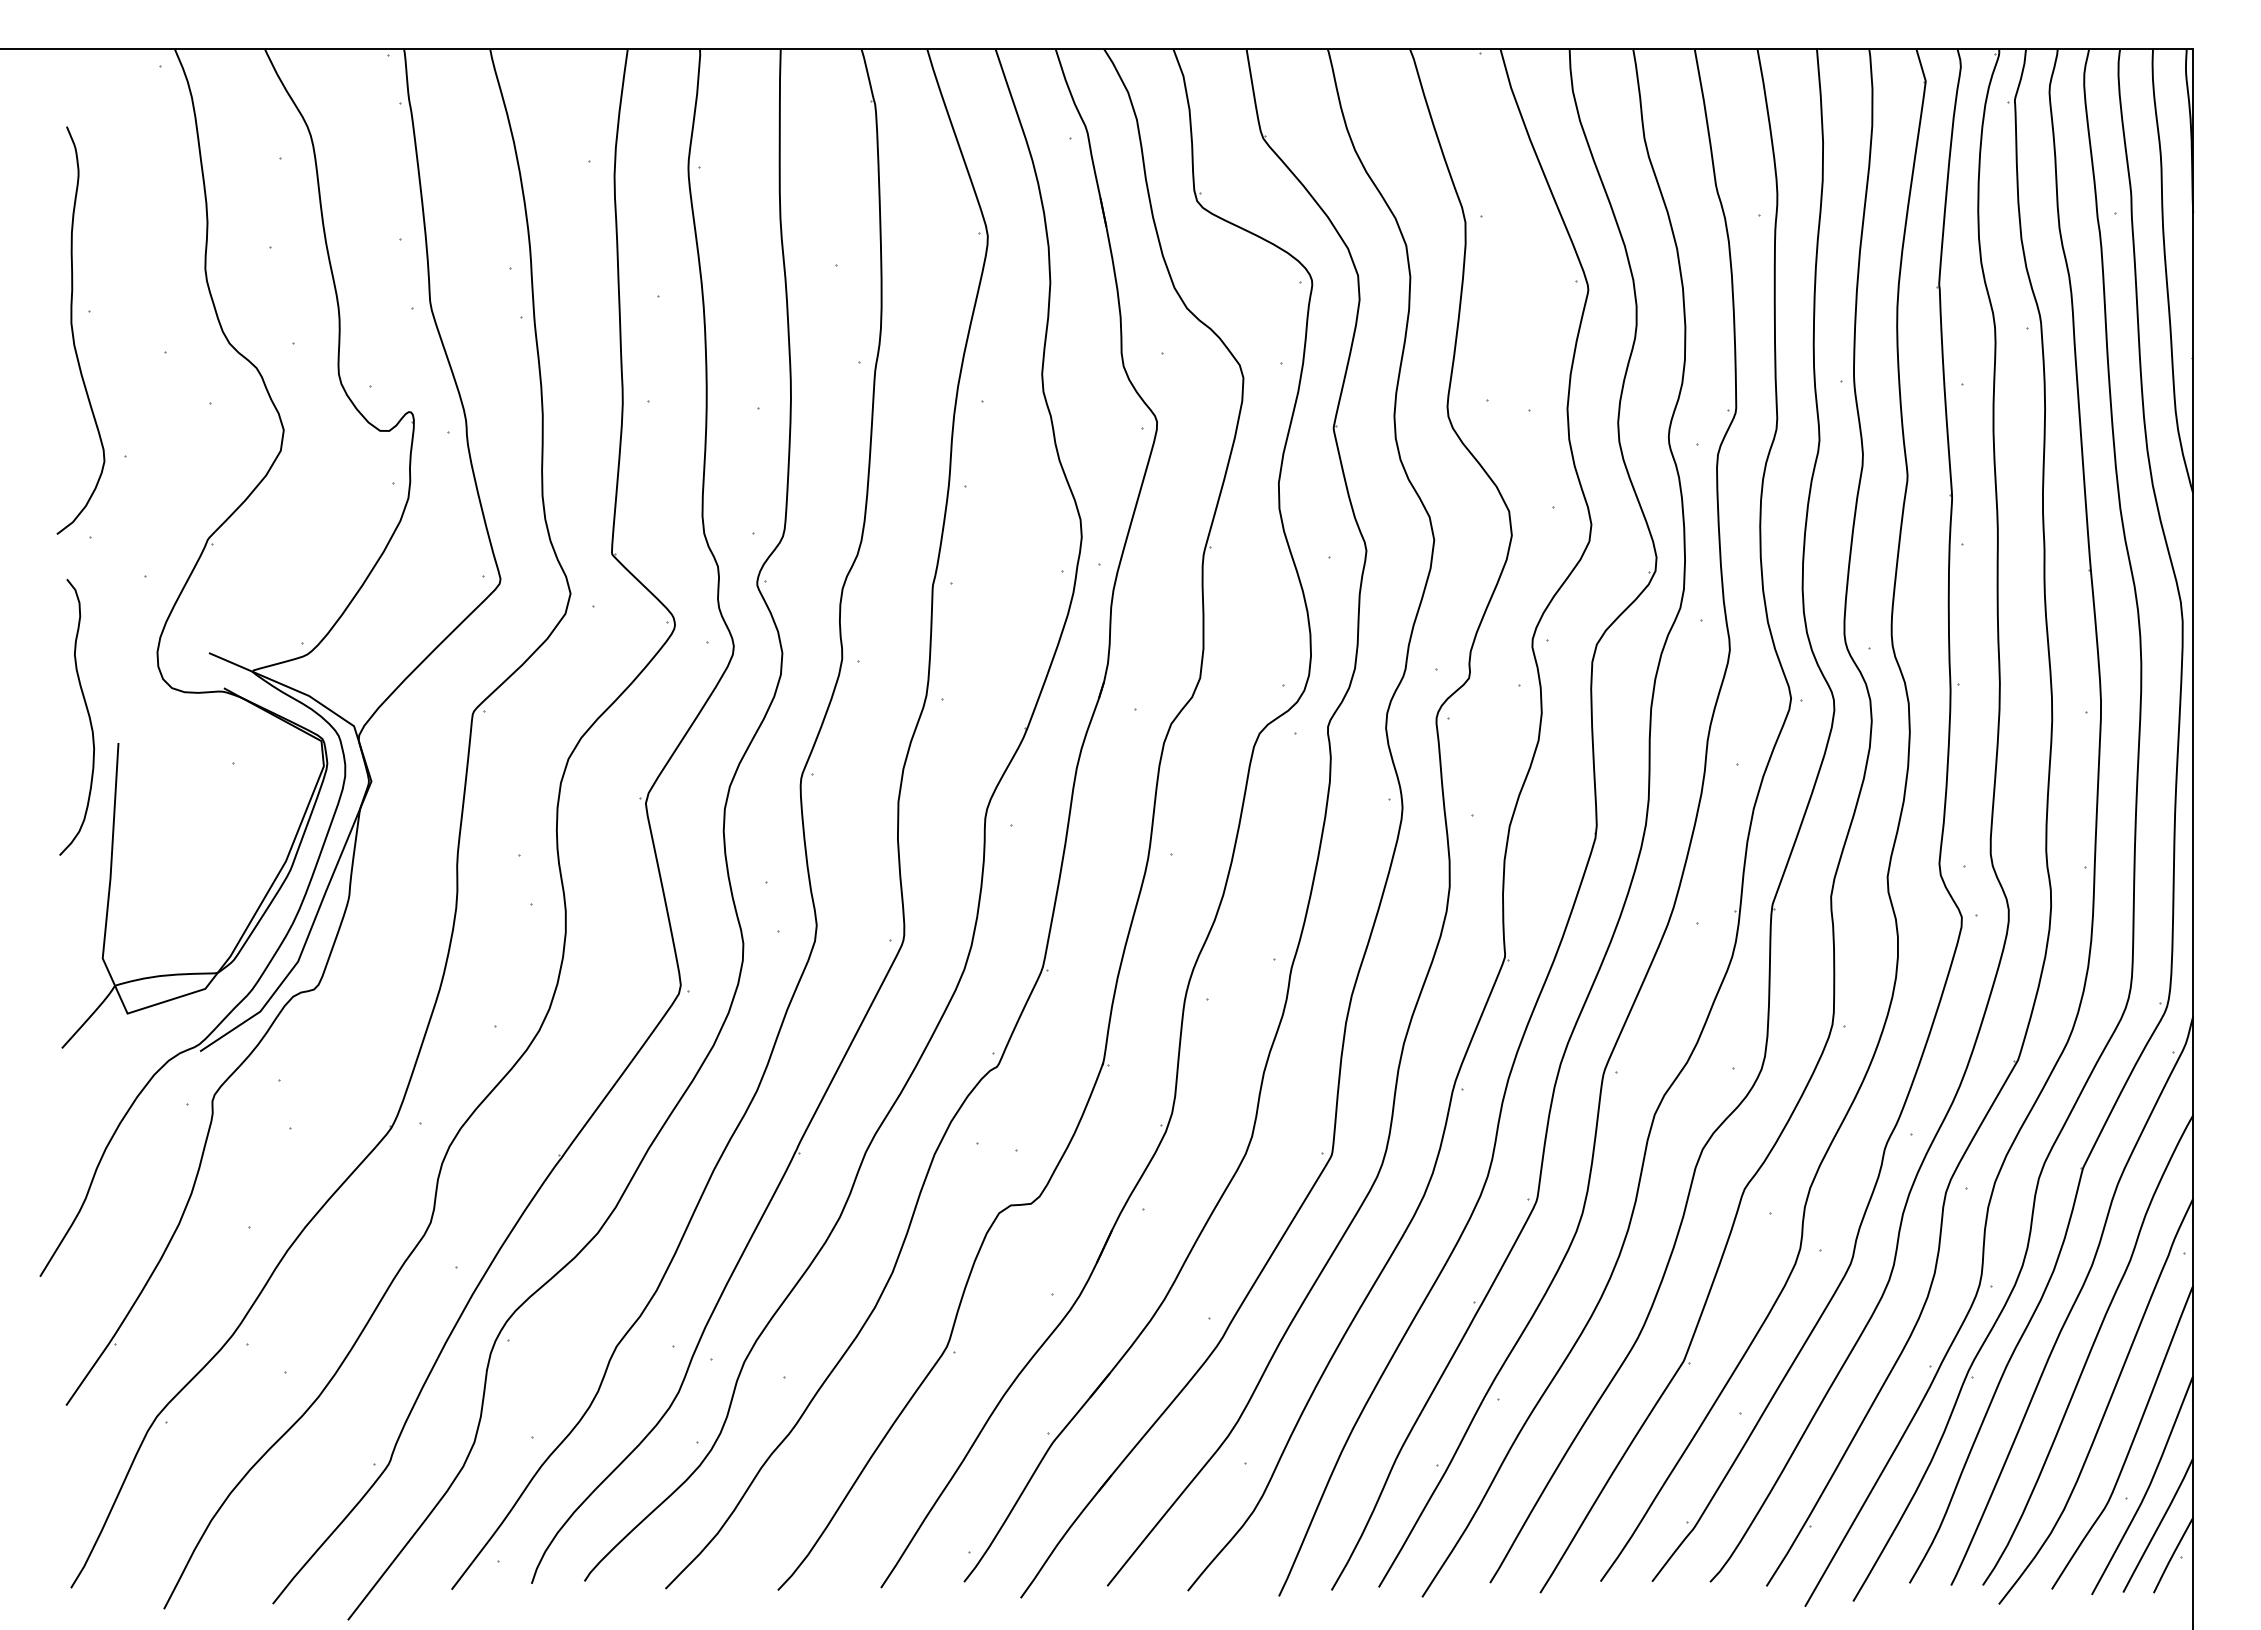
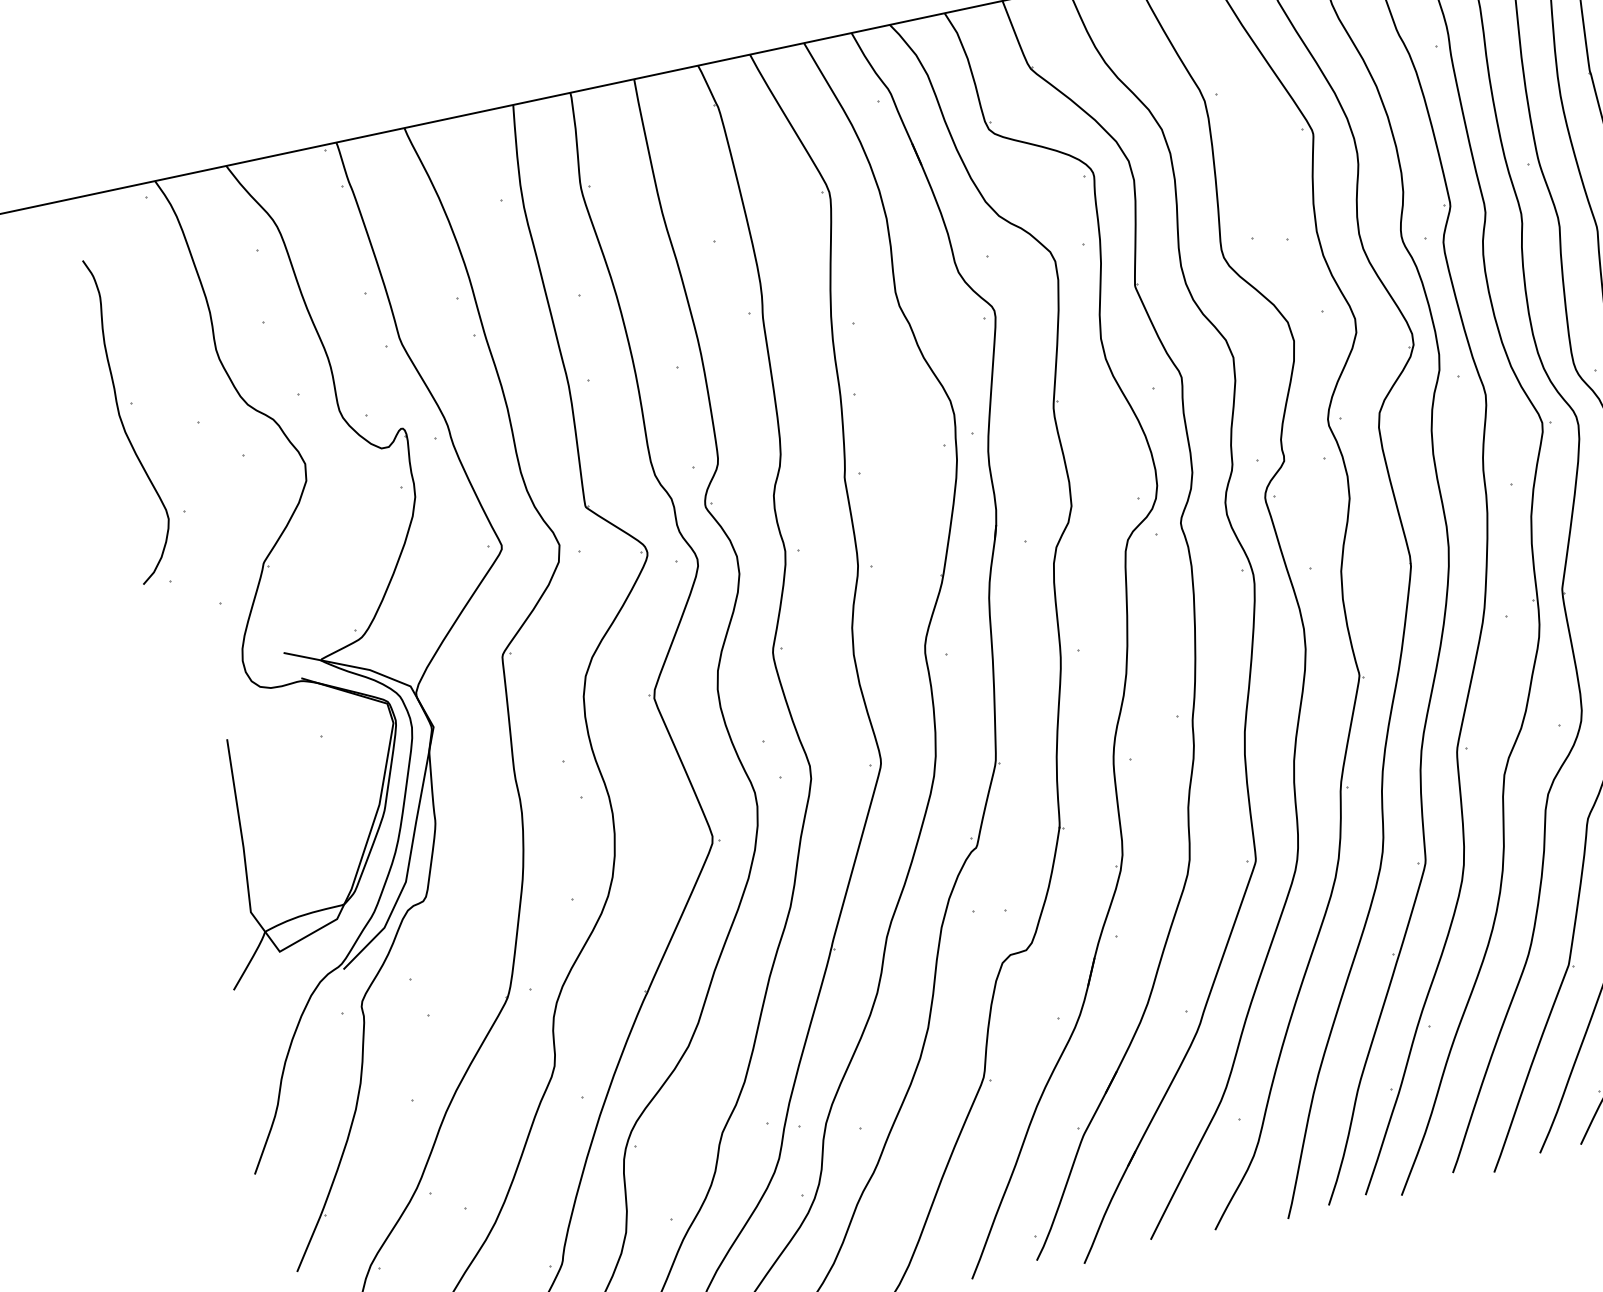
curve: (87, 713) -> (197, 721), removed

